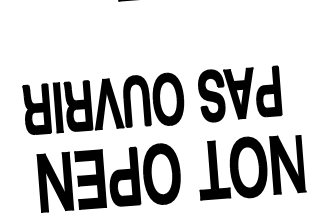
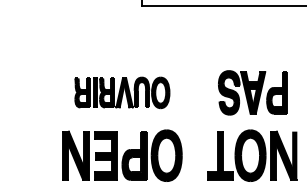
part: (239, 93) -> (252, 92), moved
part: (104, 103) -> (122, 92), size x0.7
part: (250, 166) -> (252, 155), moved

